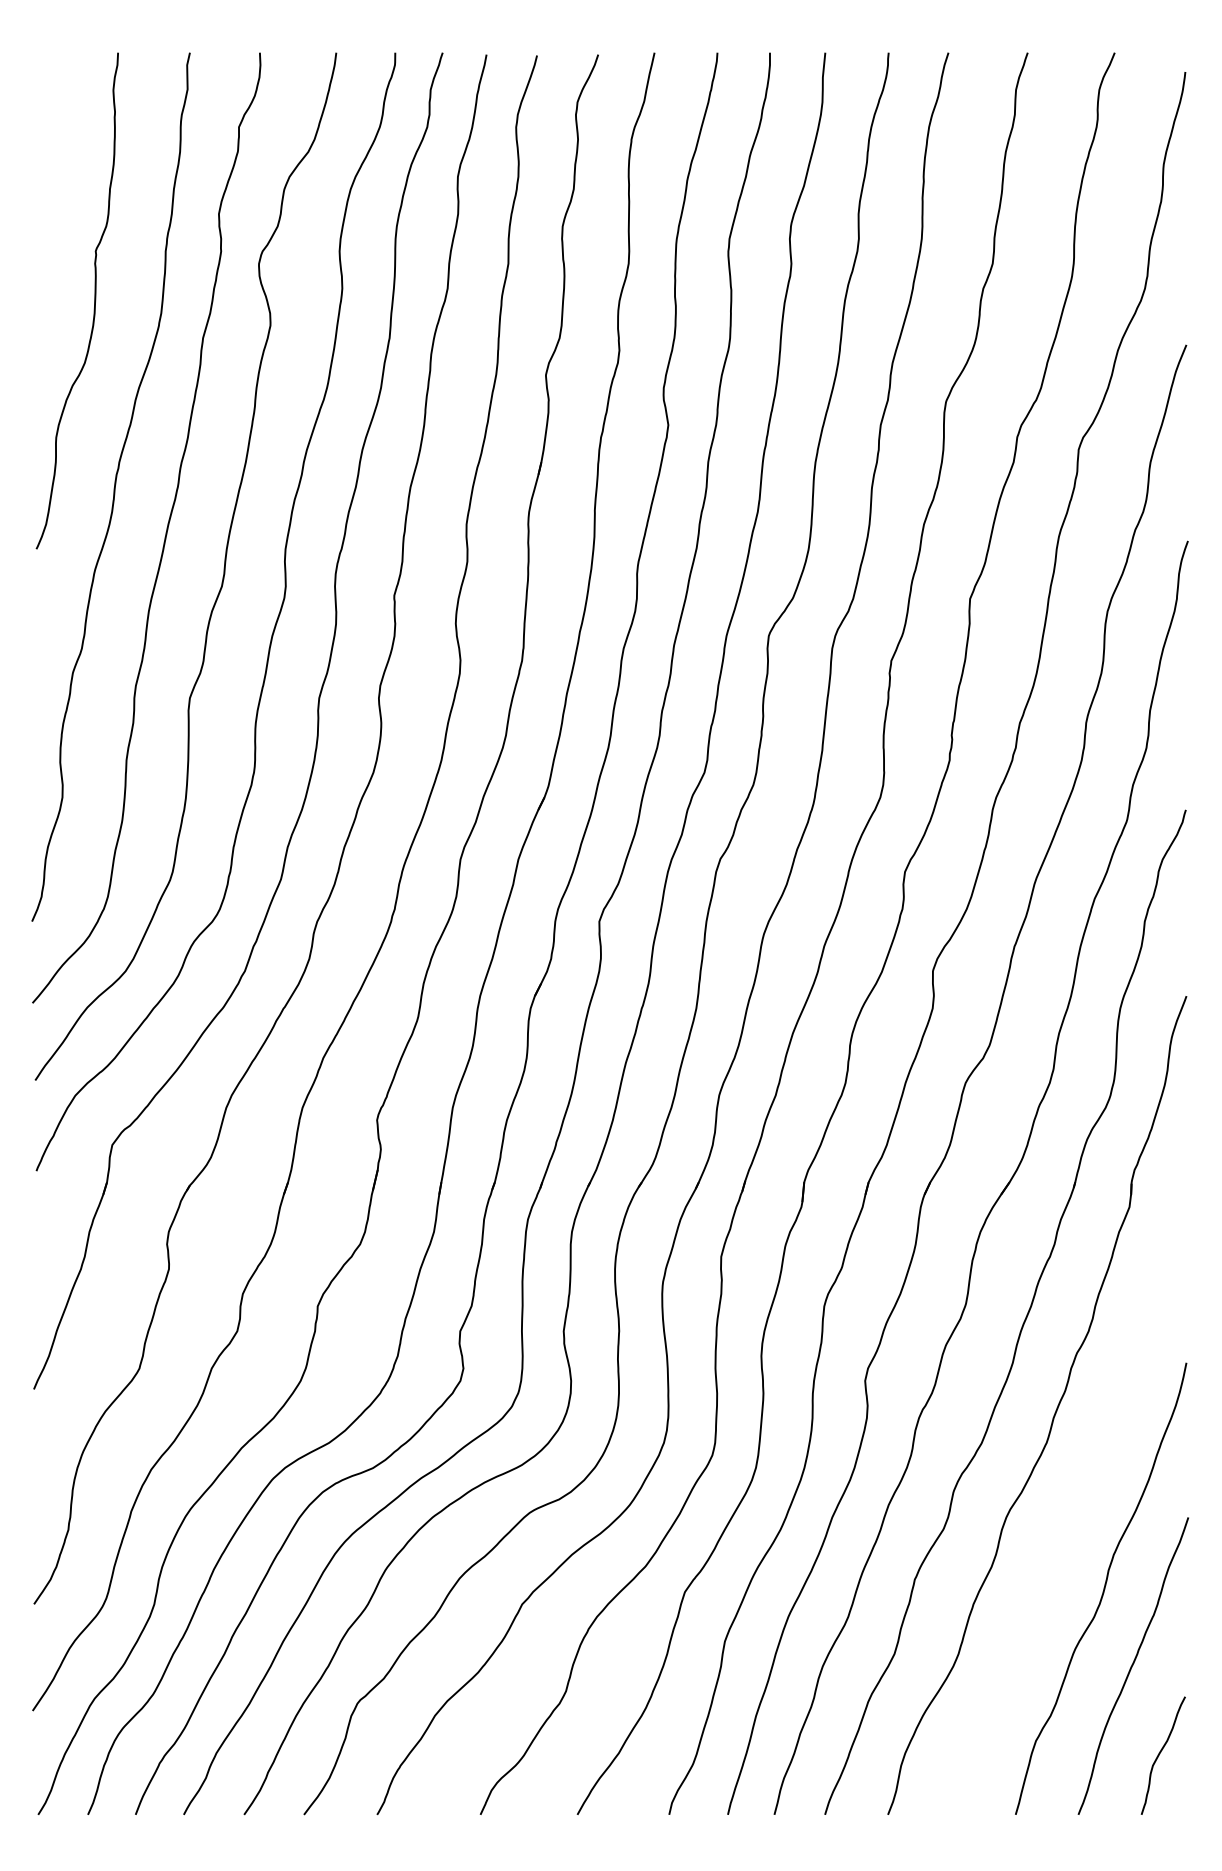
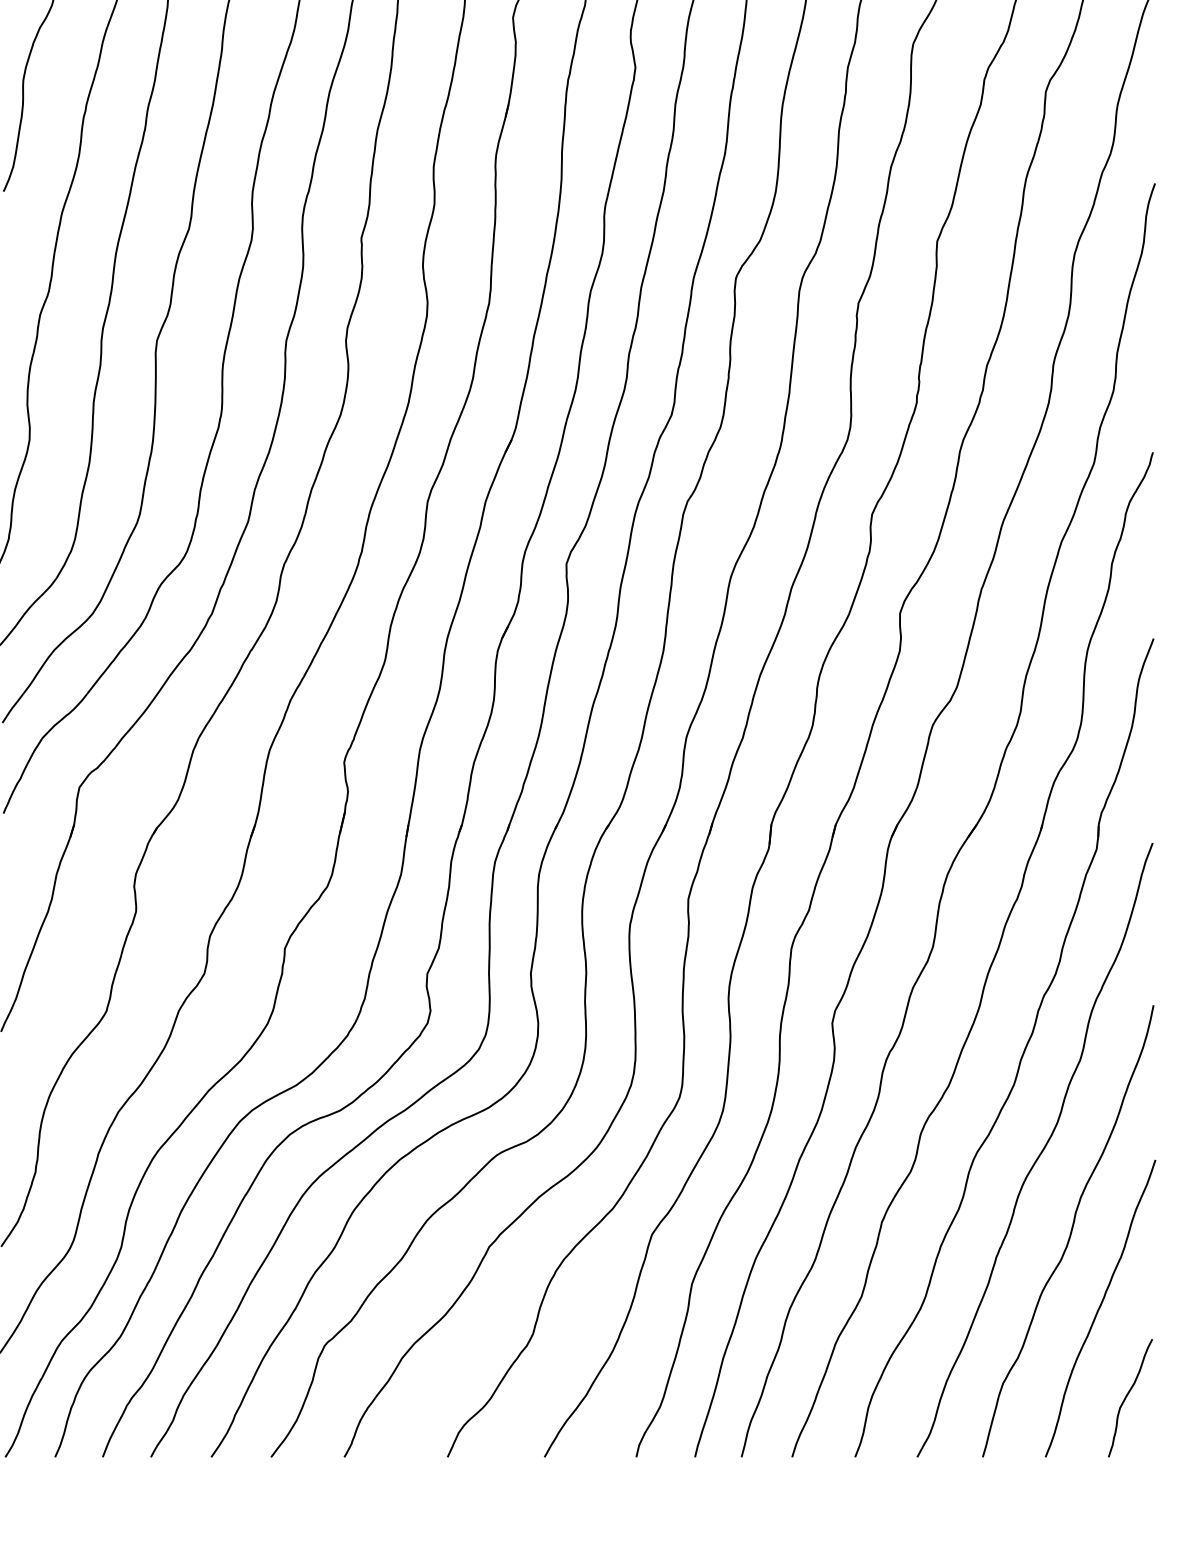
curve: (1073, 1509) -> (1040, 1151), added

